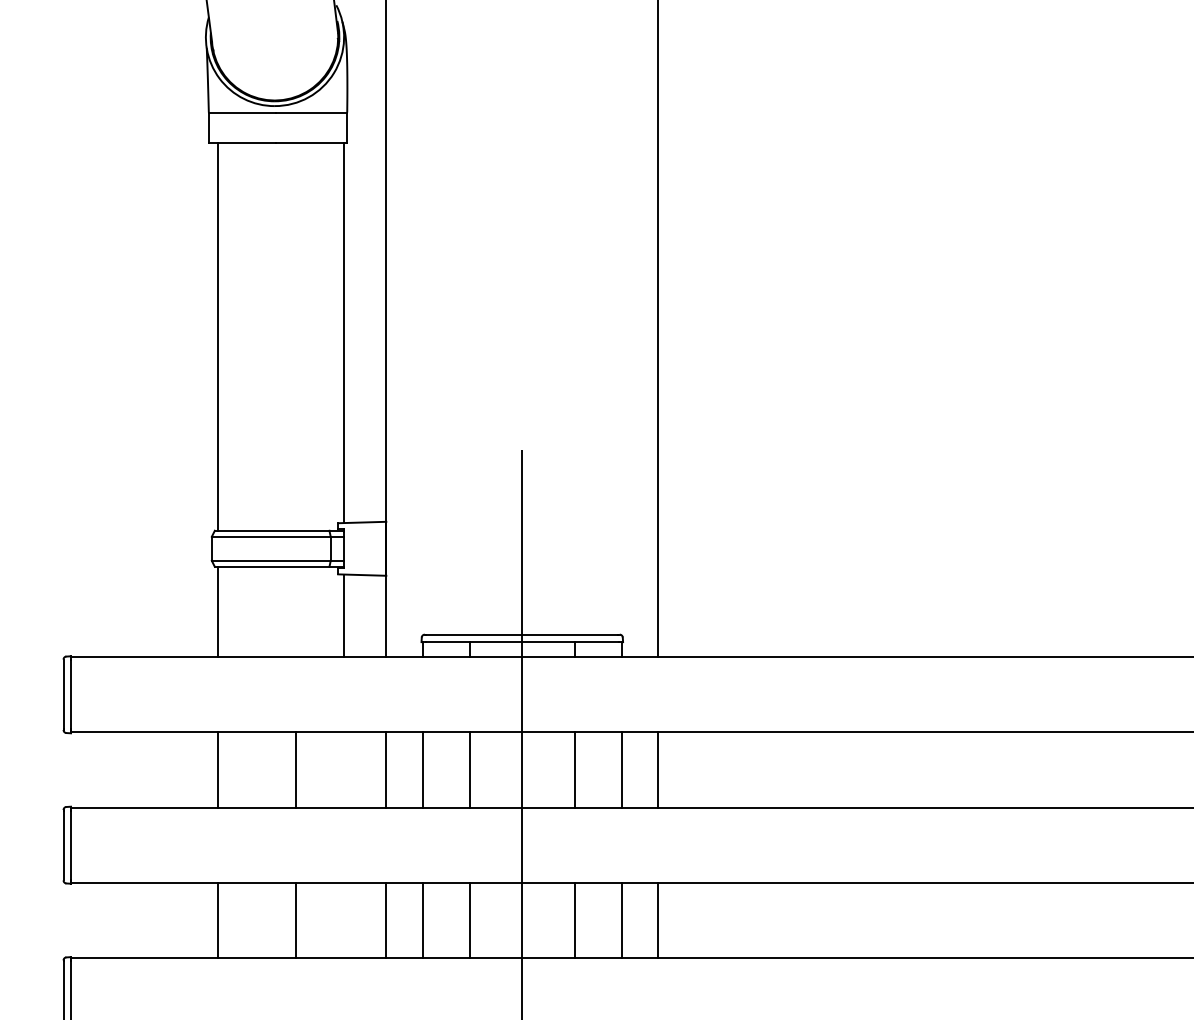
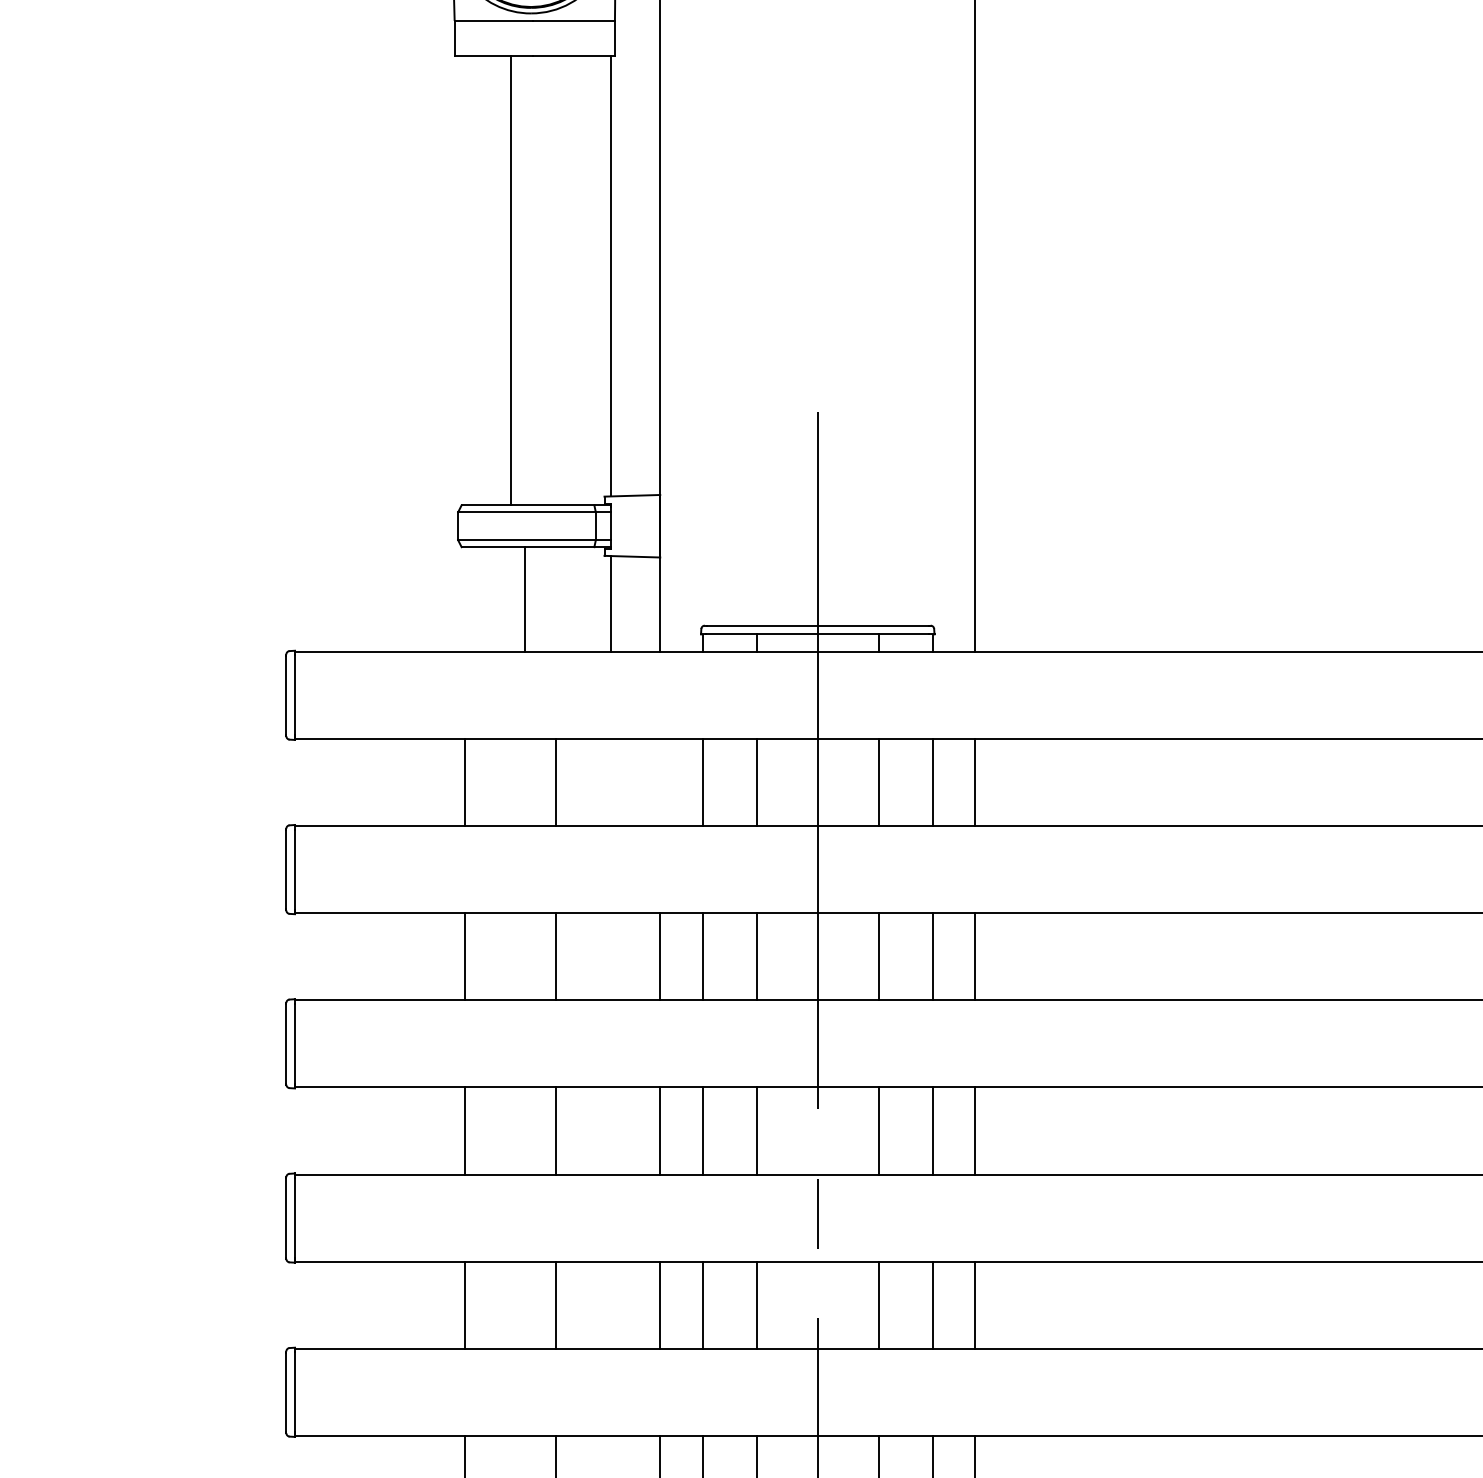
line: (218, 336) -> (511, 280), moved
line: (218, 612) -> (525, 599), moved
line: (386, 770) -> (660, 782), removed

